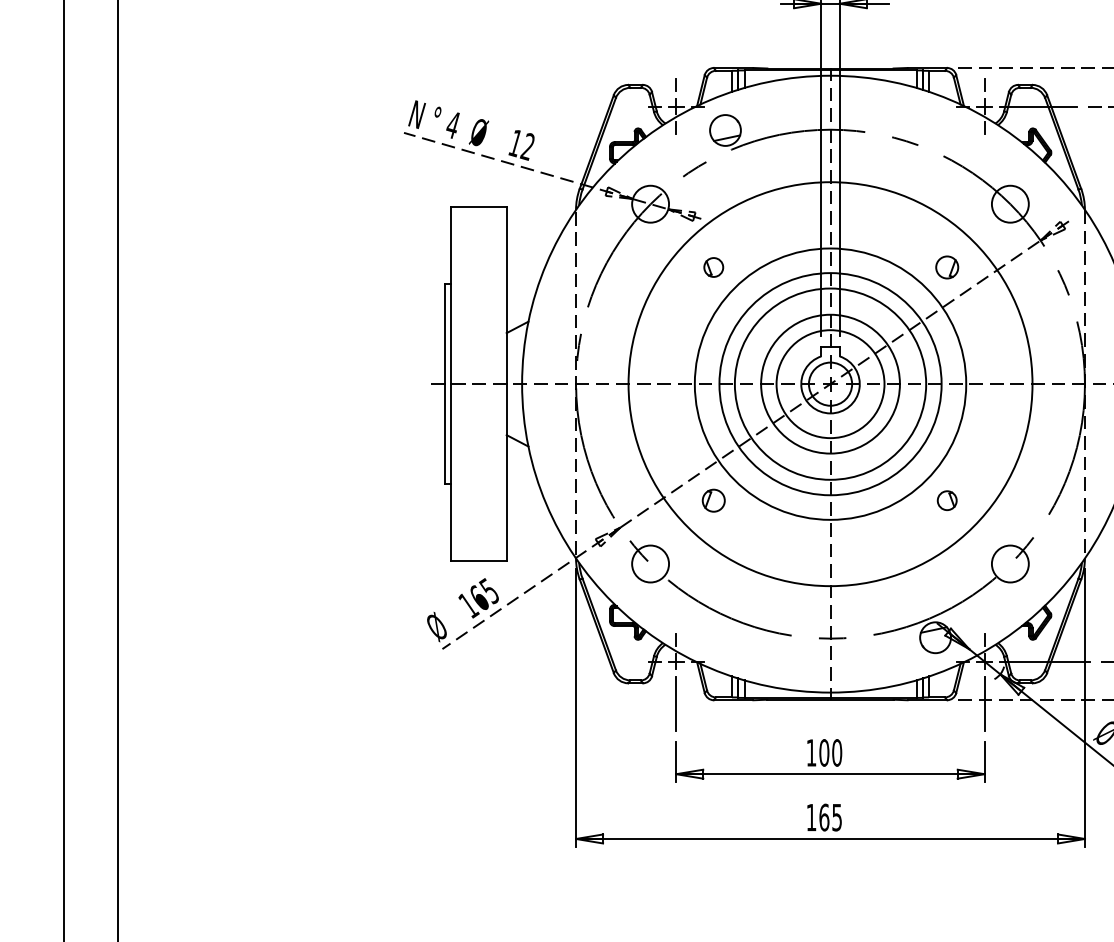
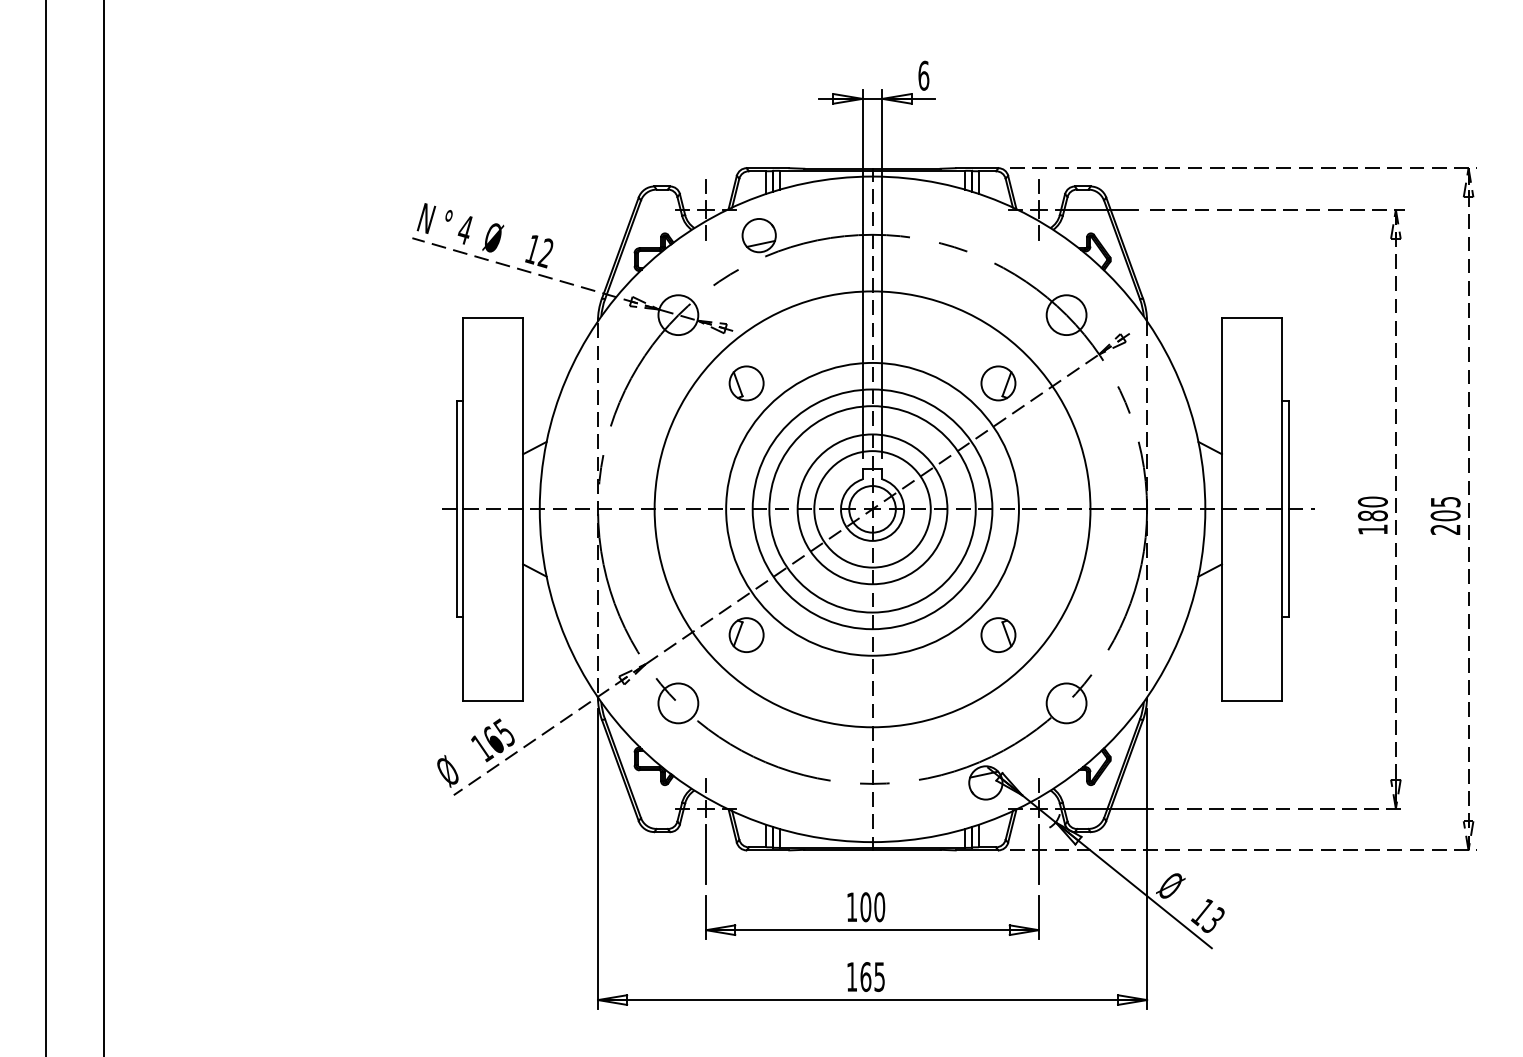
part: (713, 267) -> (746, 383), size x1.67
part: (947, 267) -> (998, 383), size x1.43
part: (713, 500) -> (746, 634), size x1.43
part: (947, 500) -> (998, 634), size x1.67

